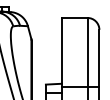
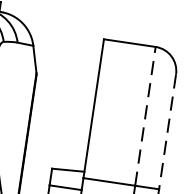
line: (87, 51) -> (145, 114), solid -> dashed
line: (99, 58) -> (167, 132), solid -> dashed

